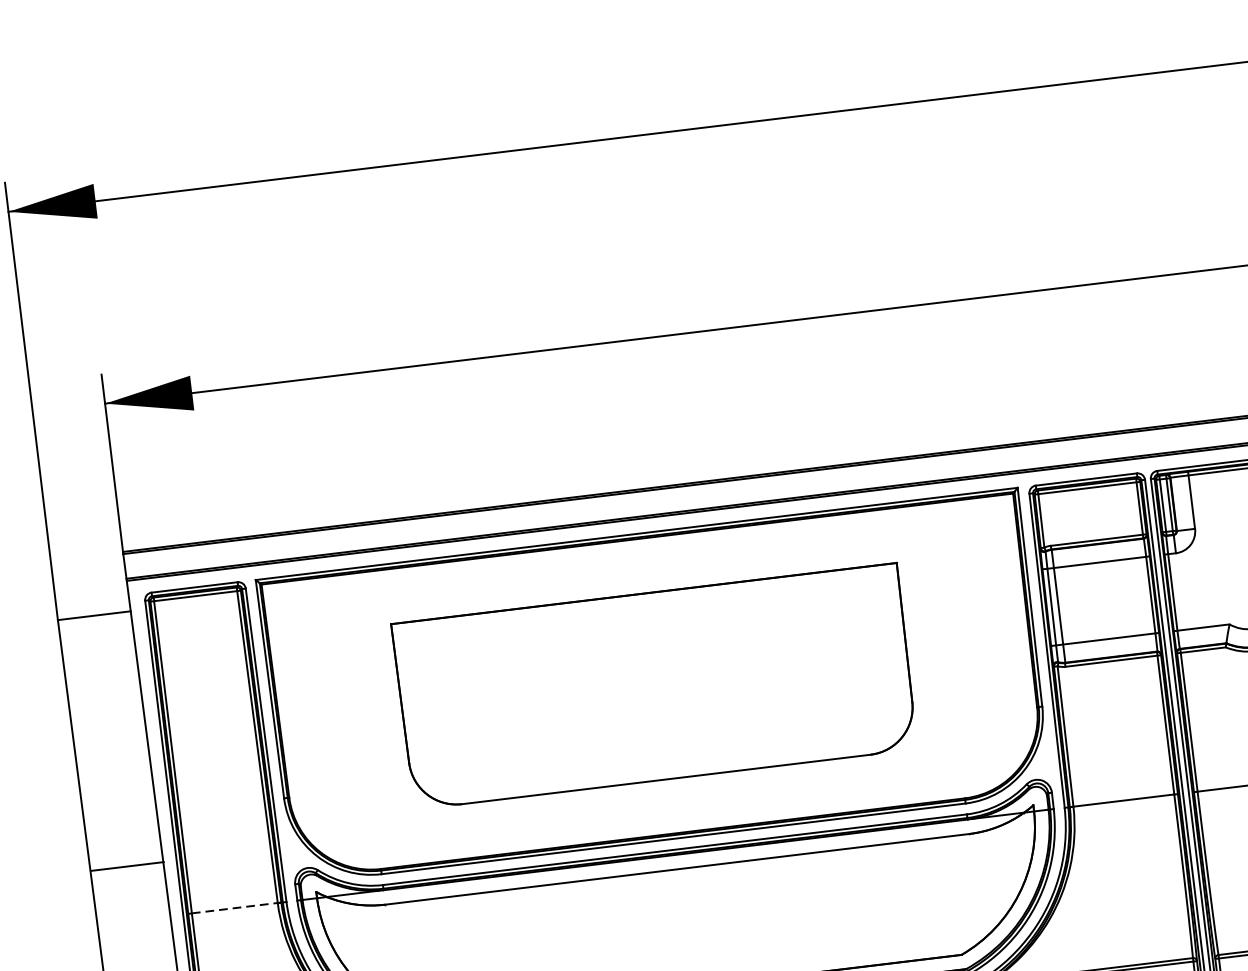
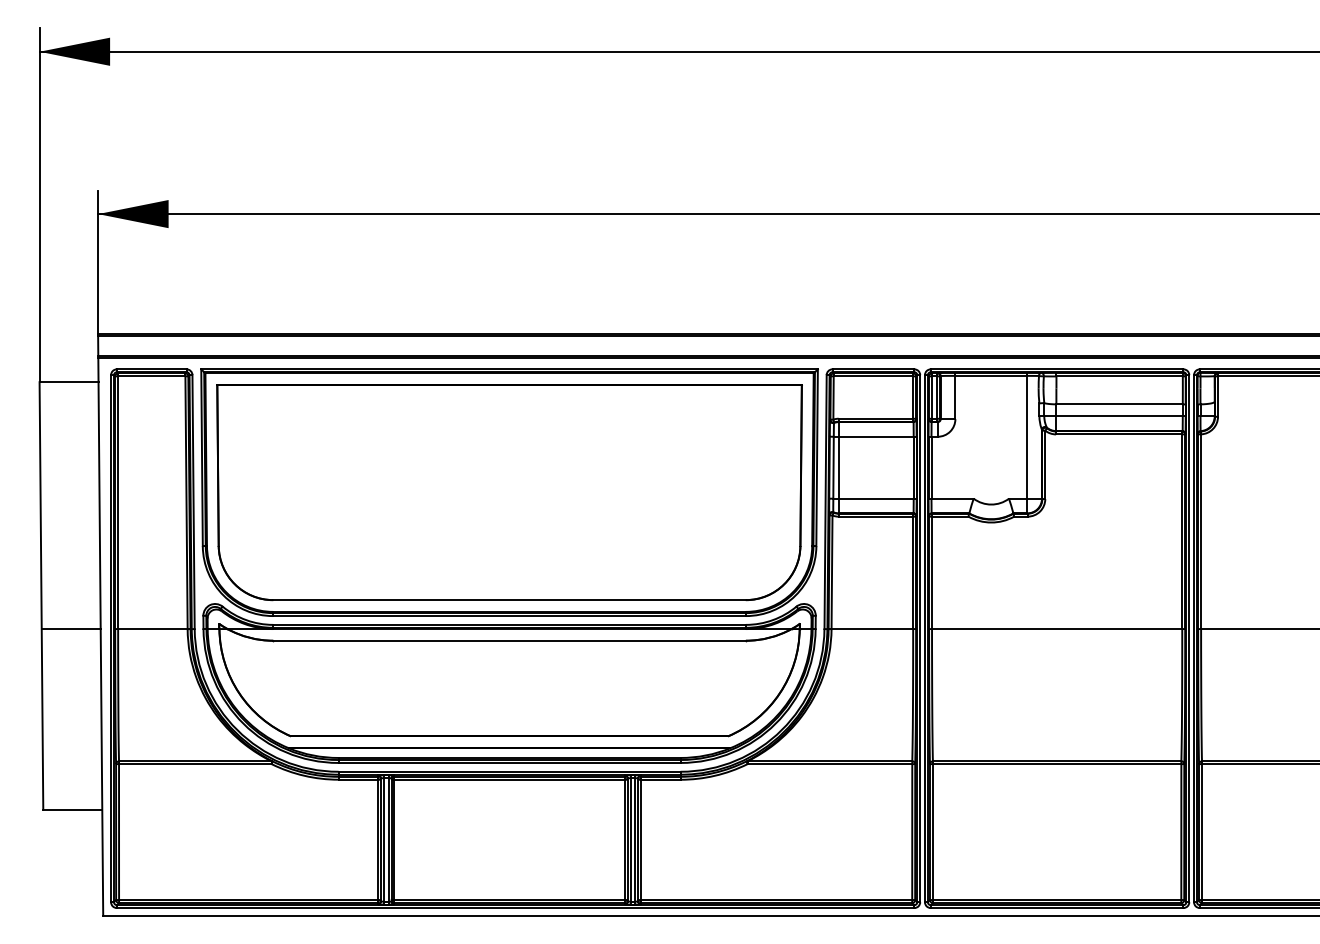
part: (655, 686) -> (509, 492), size x1.43
line: (126, 866) -> (70, 629), moved
line: (234, 908) -> (152, 629), dashed -> solid

